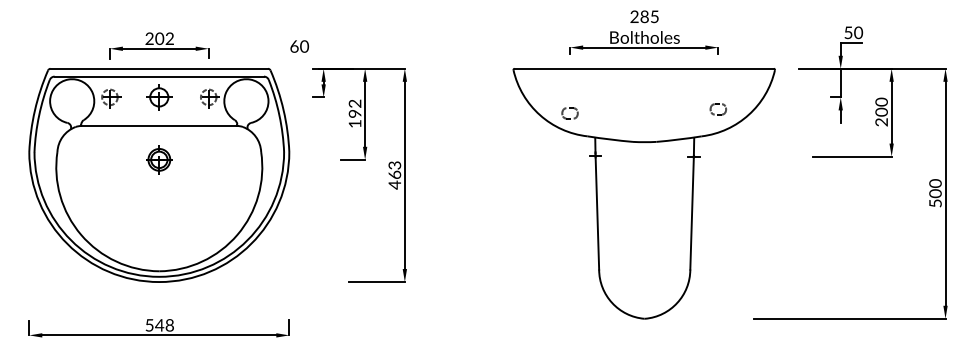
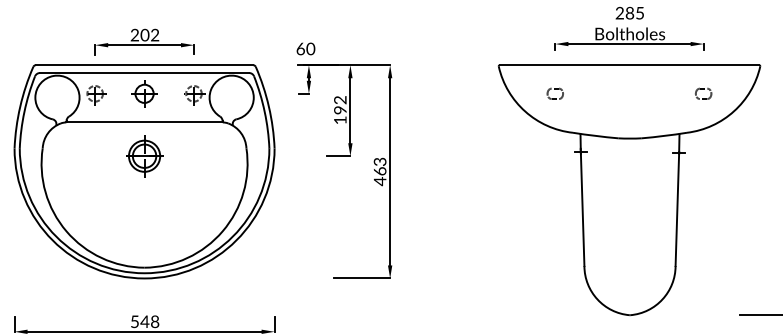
text: (299, 46) -> (305, 48), moved
part: (717, 109) -> (702, 93), moved
part: (569, 113) -> (554, 93), moved
part: (159, 159) -> (144, 155), size x1.43

